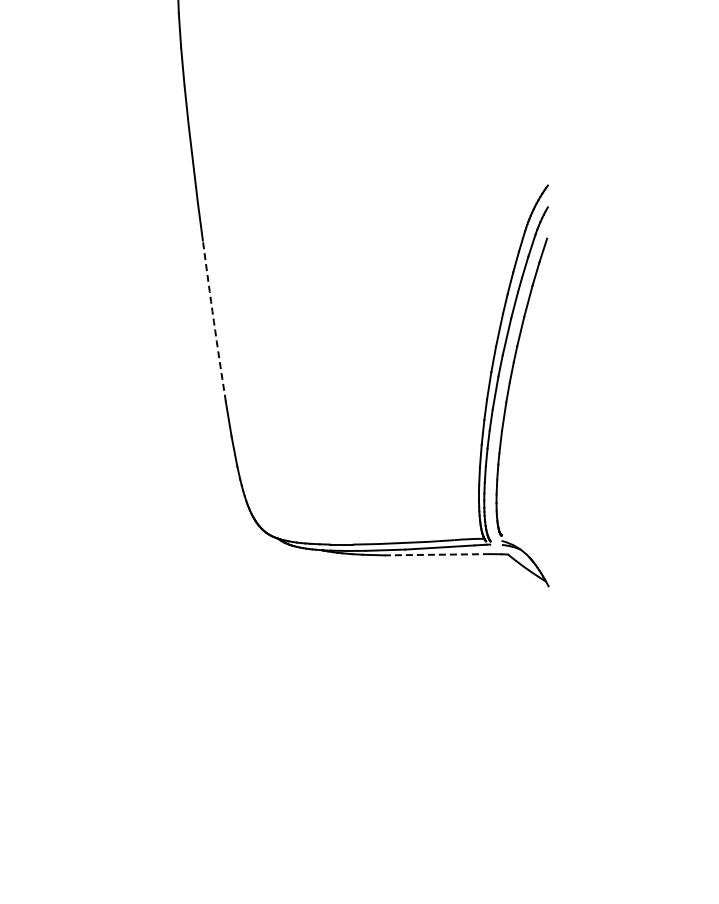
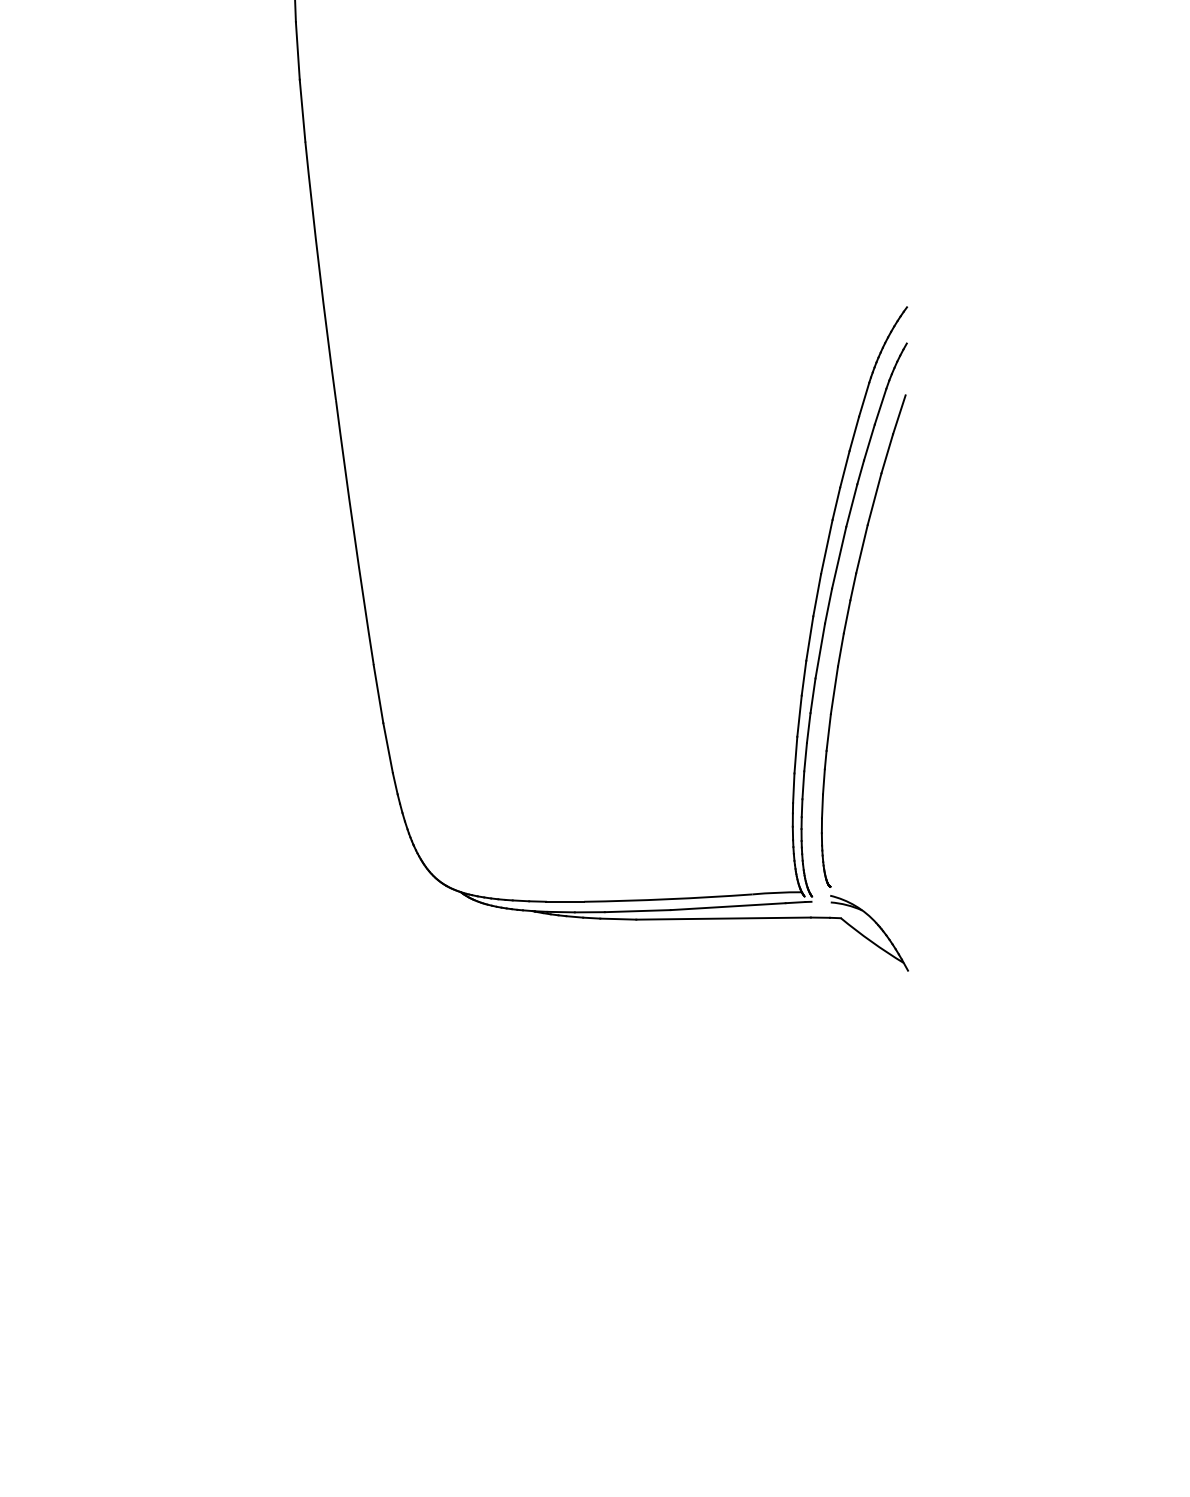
arc: (213, 321) -> (353, 532), dashed -> solid
line: (437, 554) -> (724, 918), dashed -> solid

